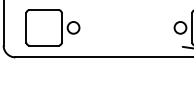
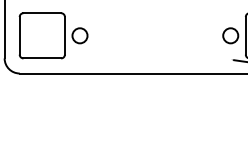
part: (52, 27) -> (53, 35), moved

